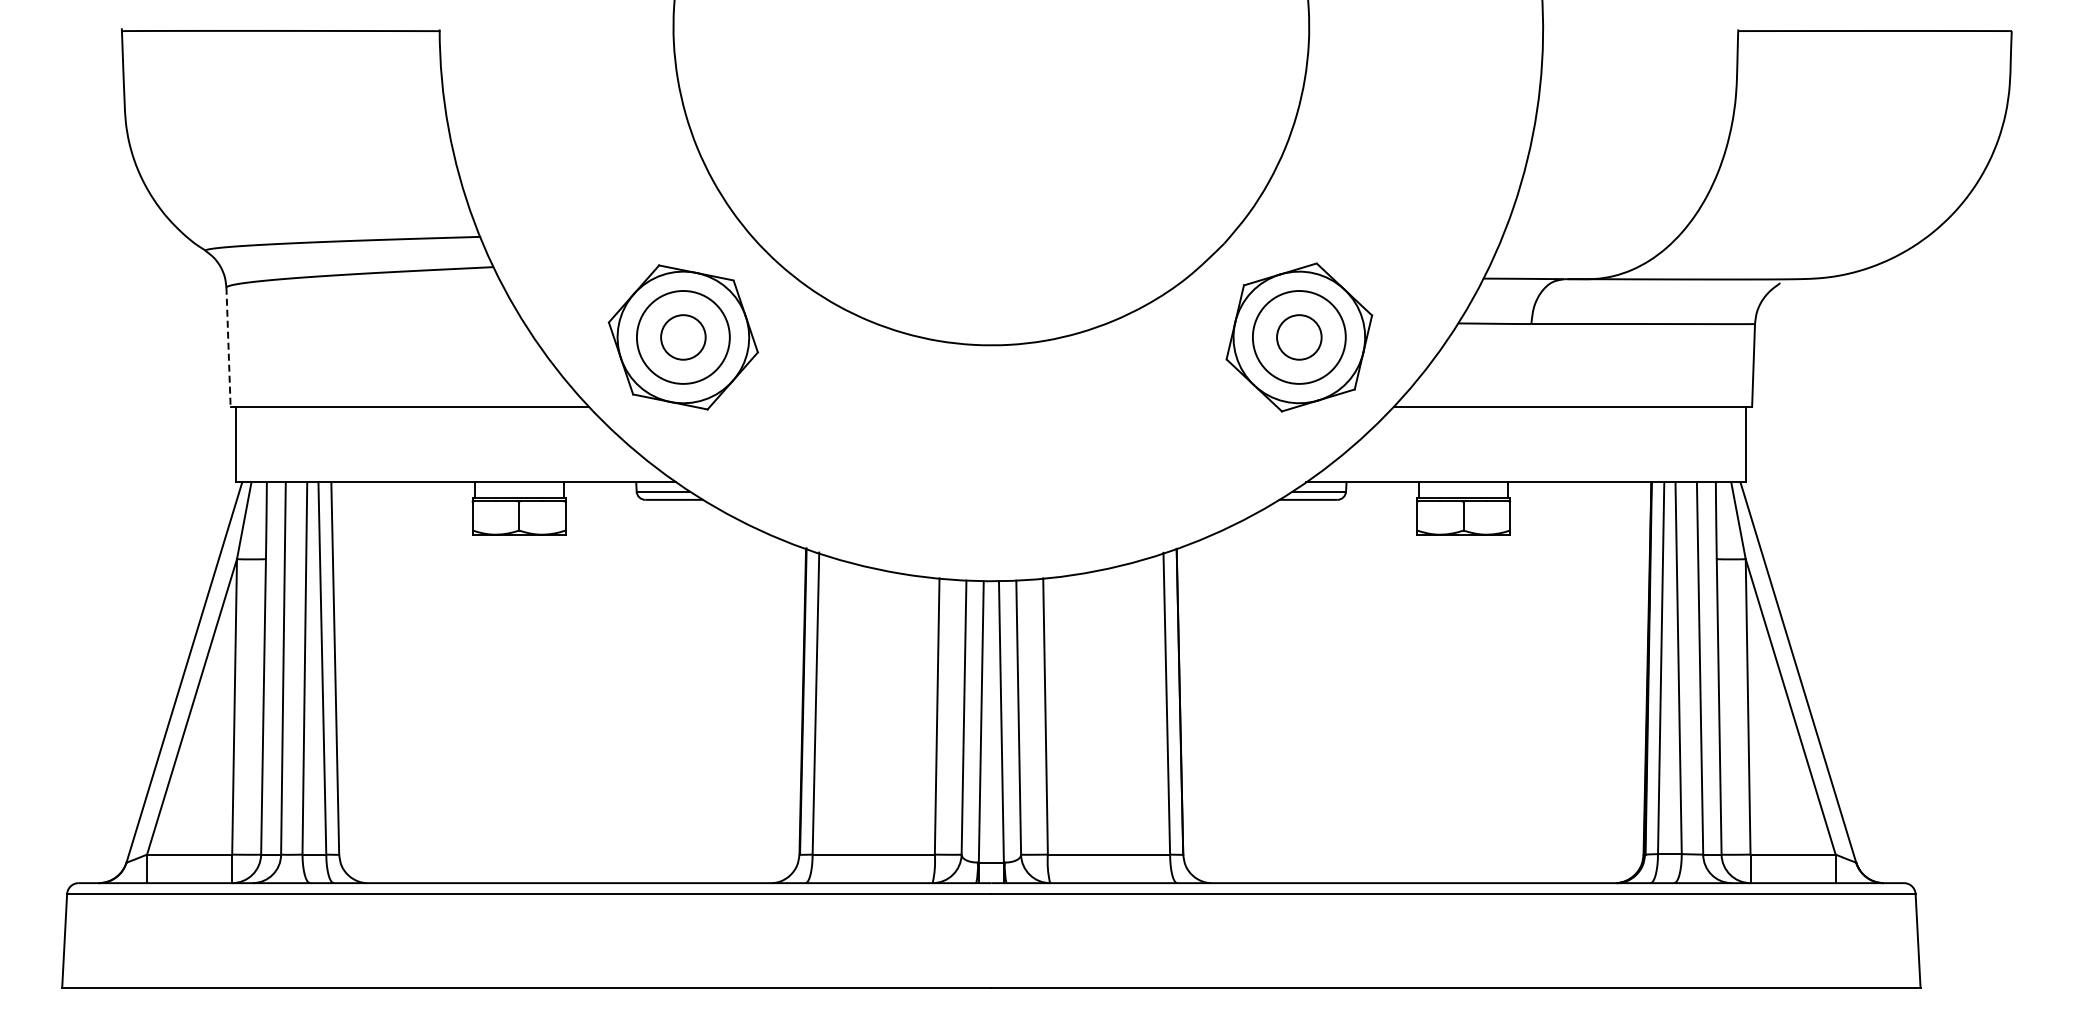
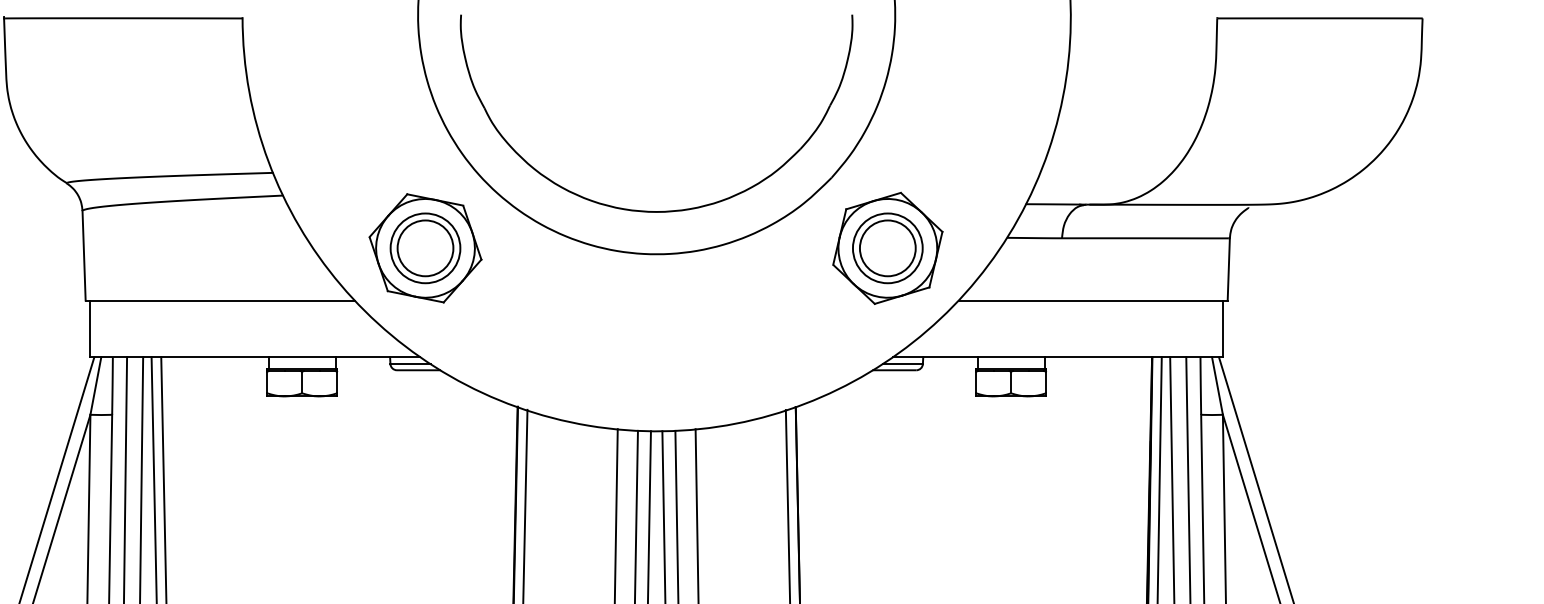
part: (998, 287) -> (662, 210), added
circle: (683, 337) -> (425, 248), size x1.67
circle: (1299, 337) -> (887, 248), size x1.67
line: (228, 347) -> (84, 255), dashed -> solid

